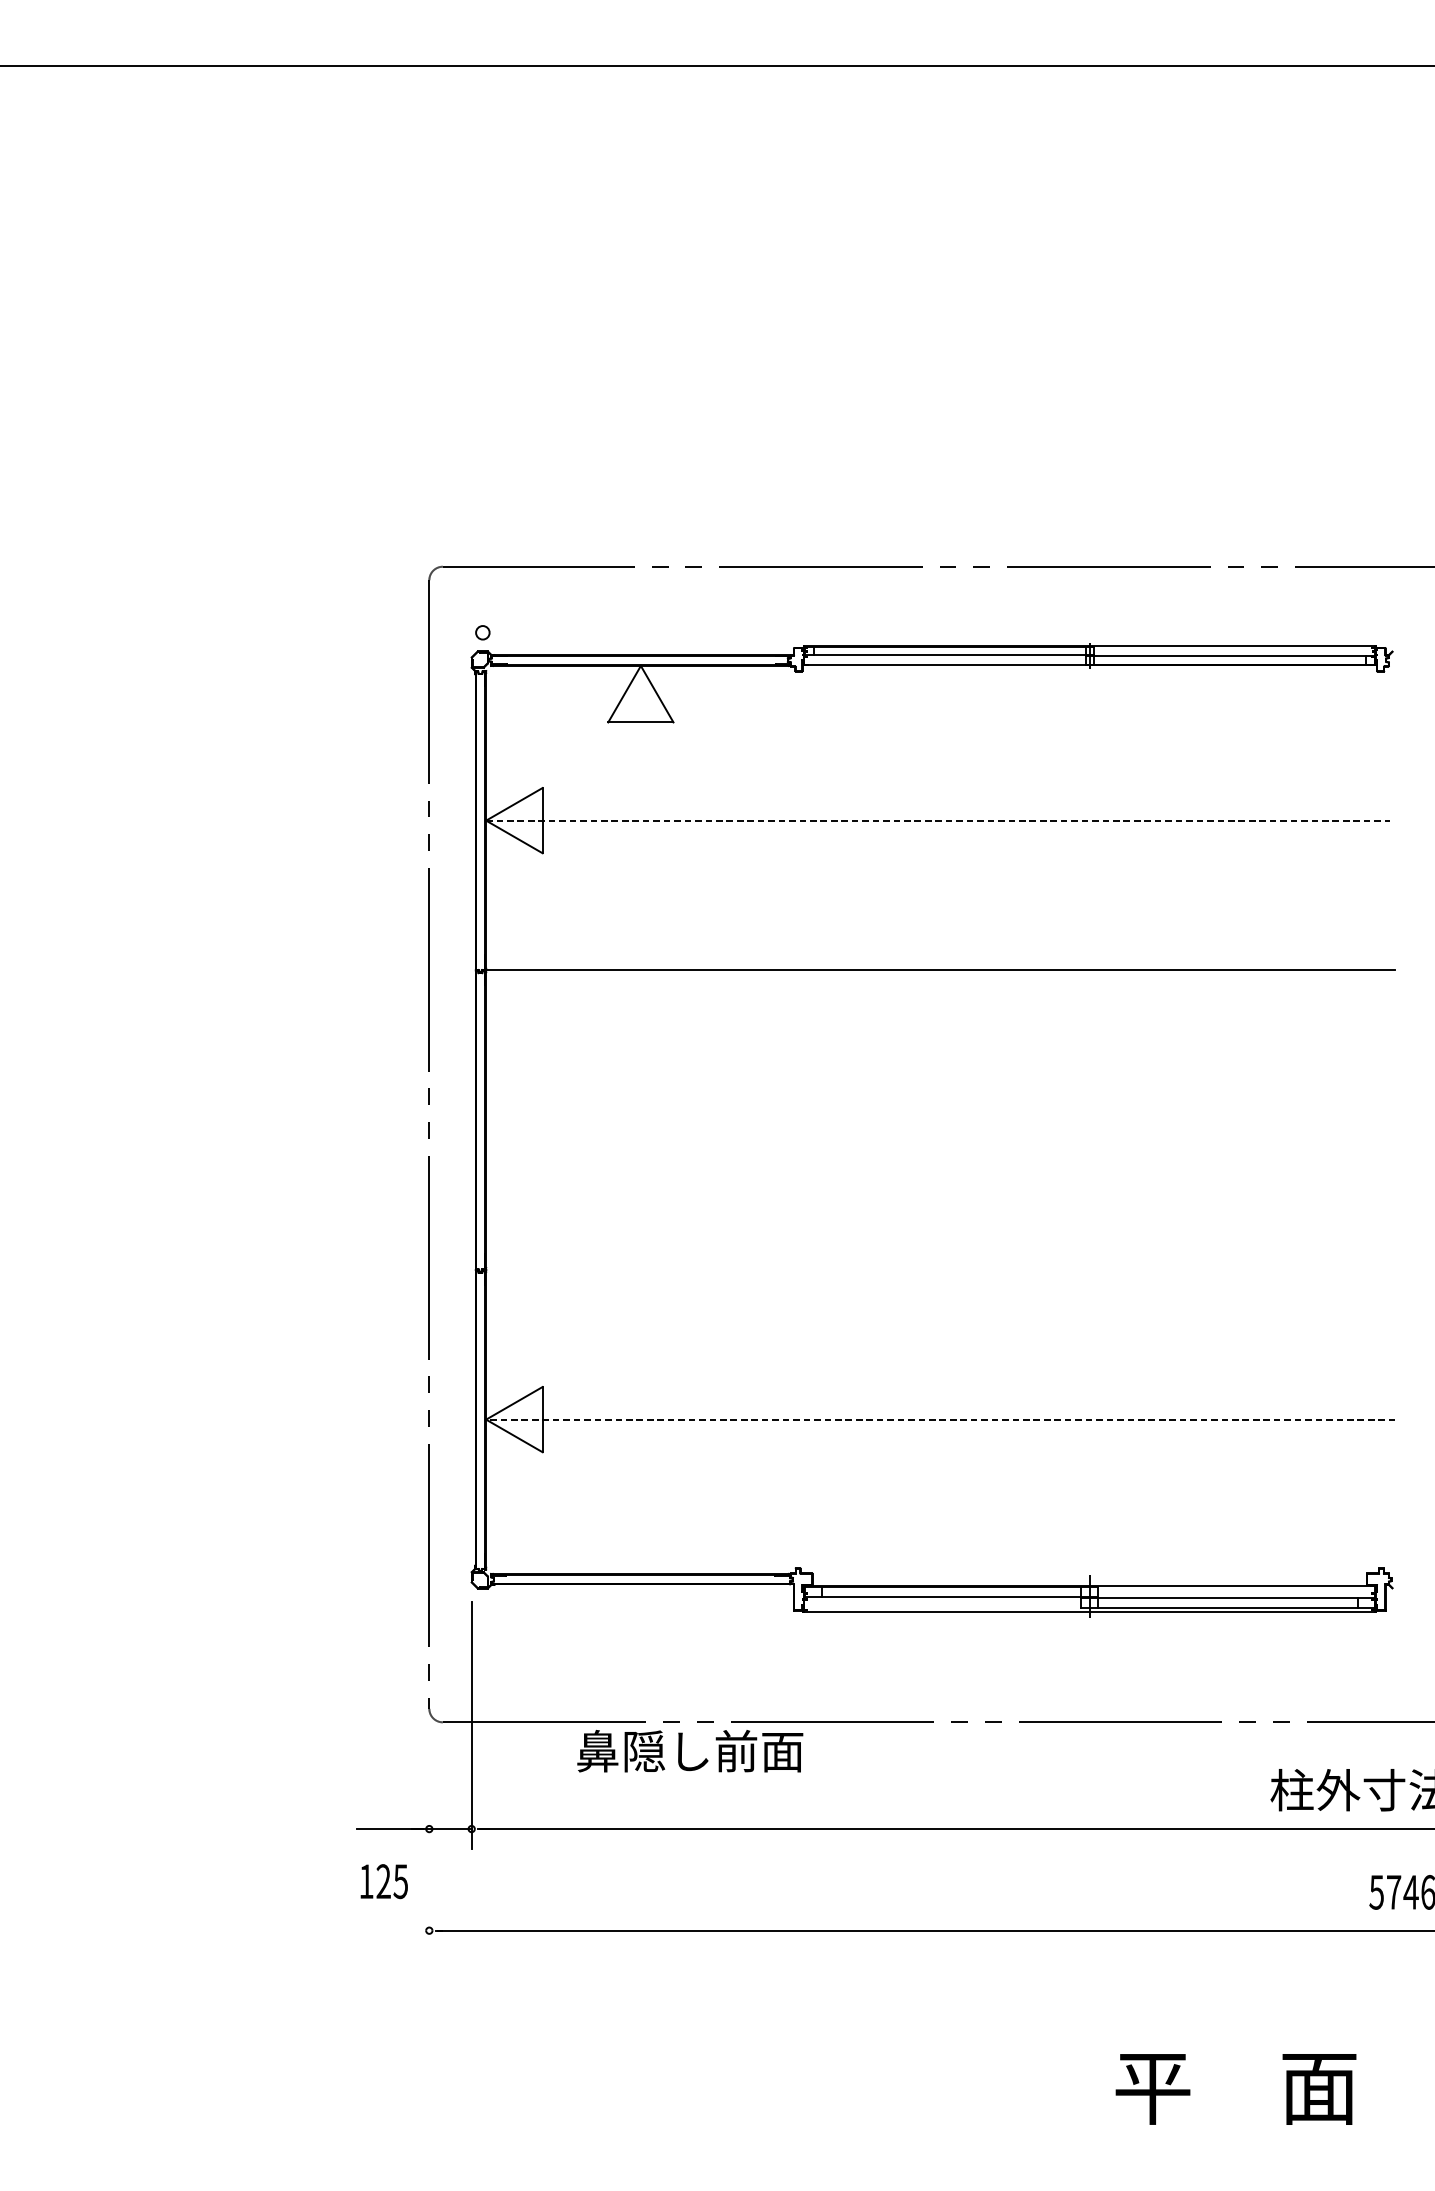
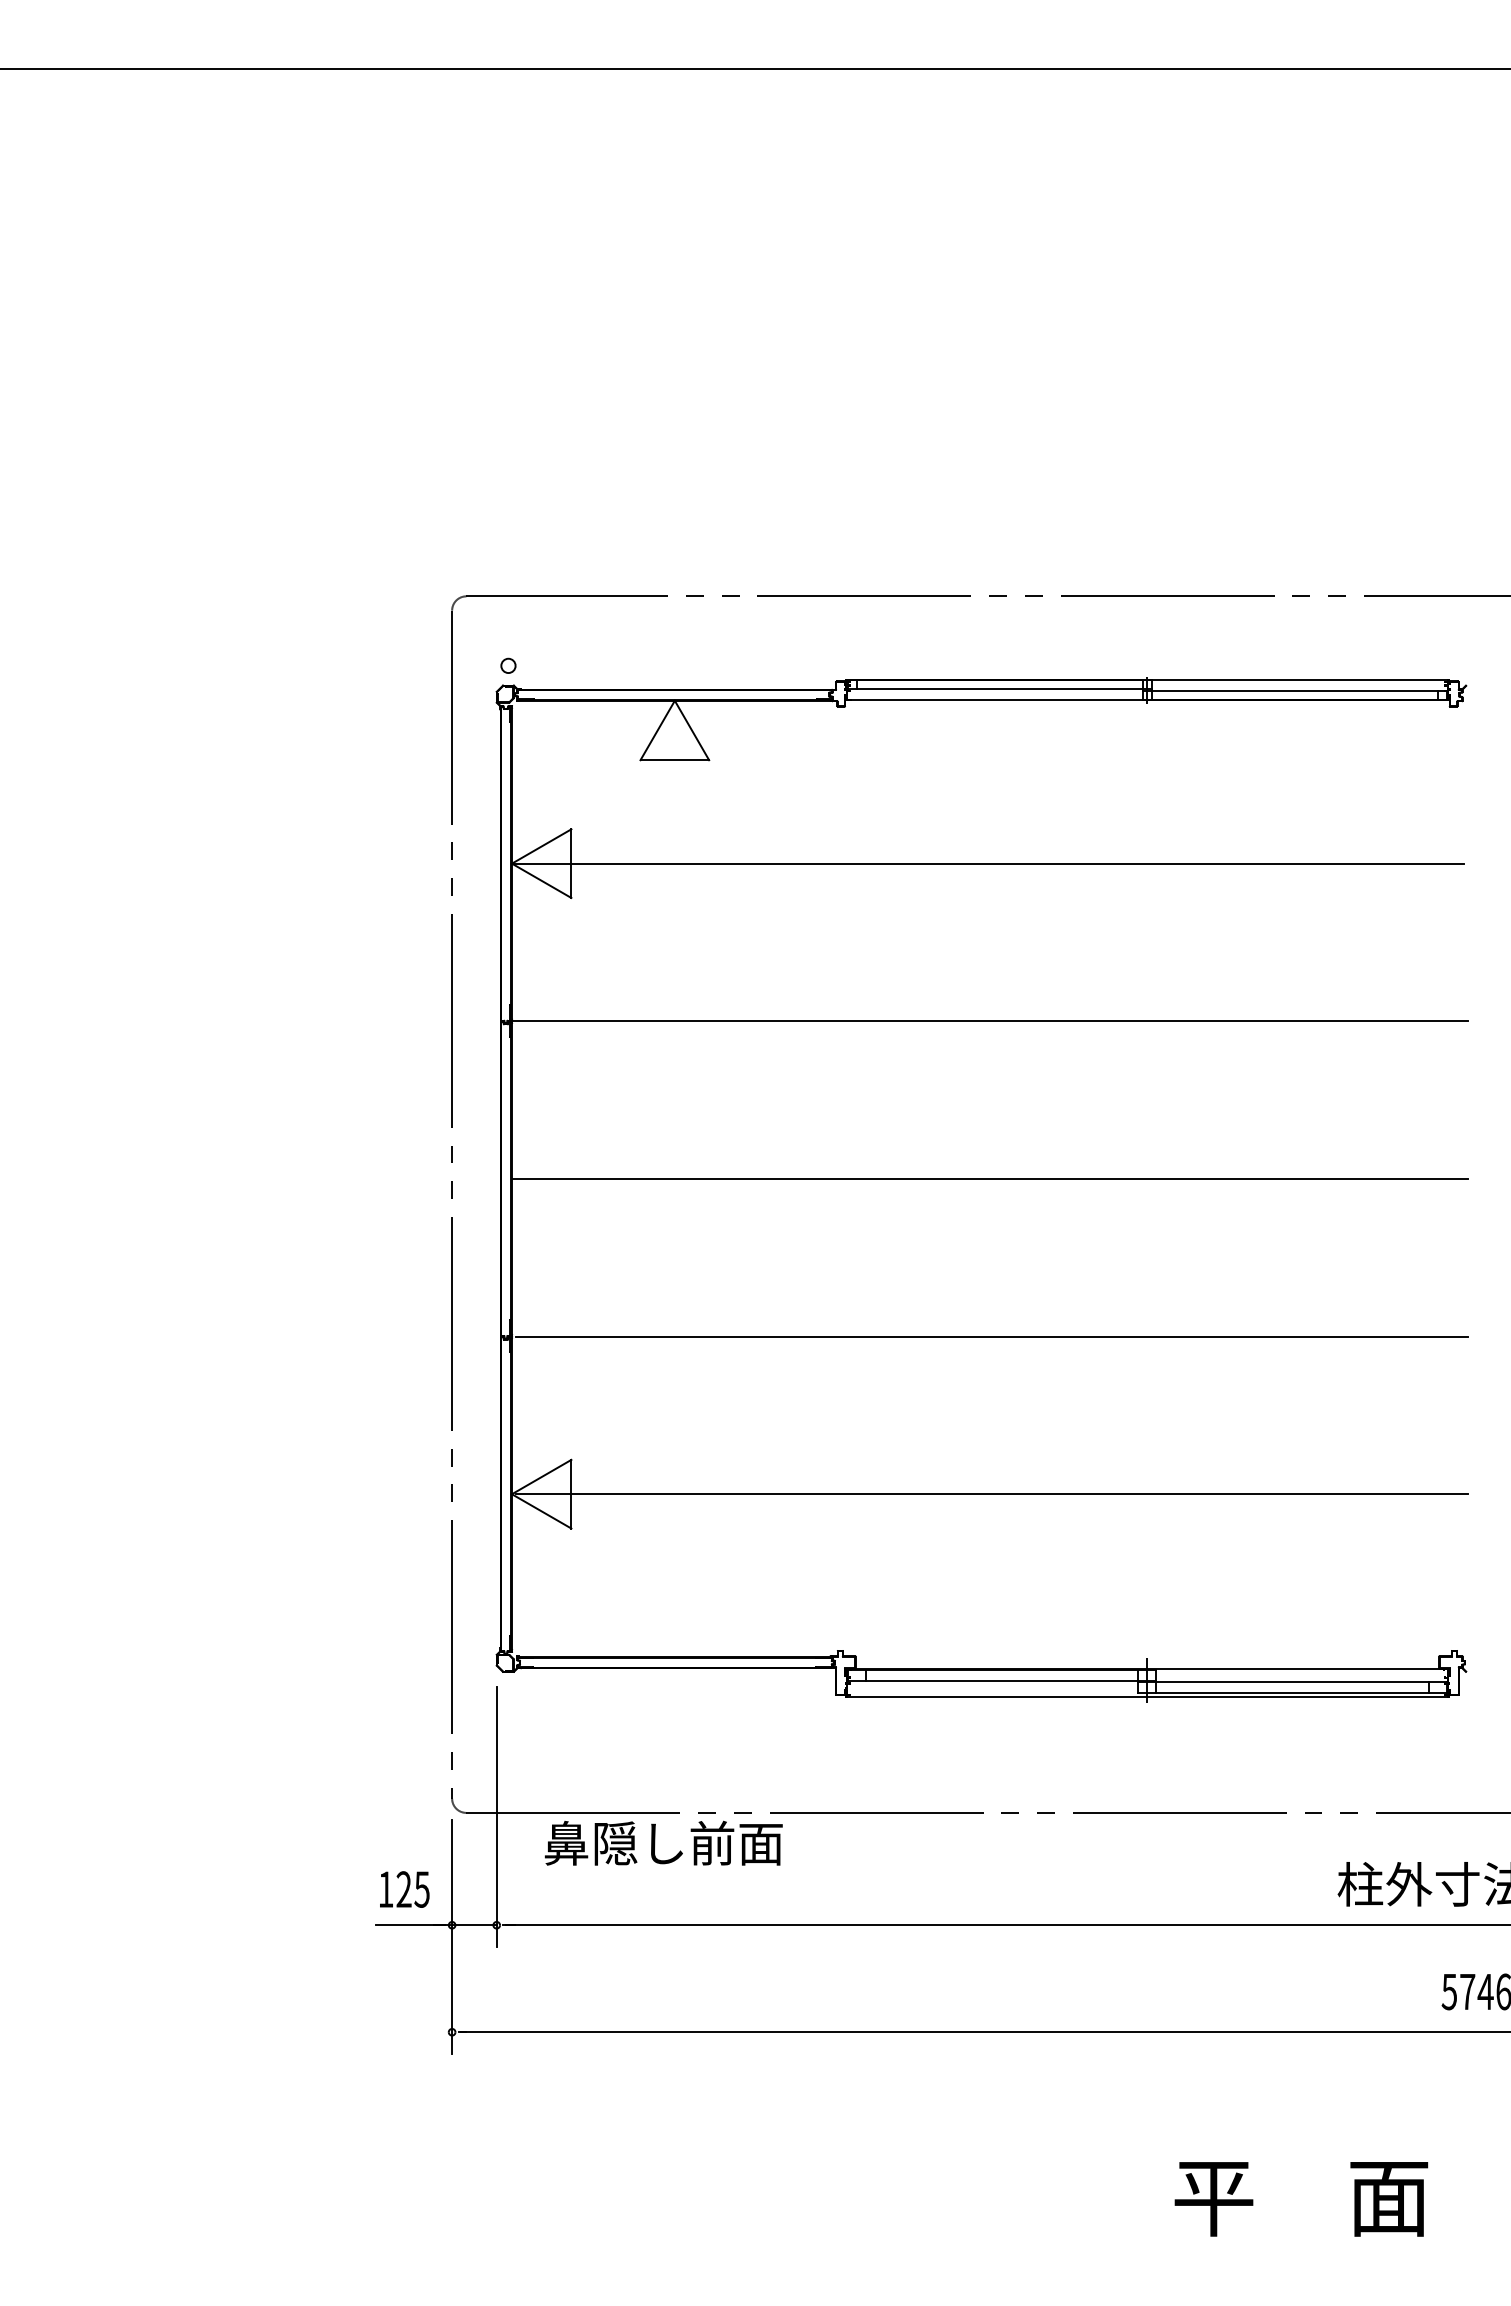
line: (937, 820) -> (987, 863), dashed -> solid
line: (939, 1119) -> (989, 1178), added
line: (942, 1269) -> (992, 1336), added
line: (942, 1419) -> (992, 1494), dashed -> solid
text: (689, 1750) -> (663, 1842), moved
line: (429, 1839) -> (452, 1936), added
text: (384, 1881) -> (404, 1889), moved

